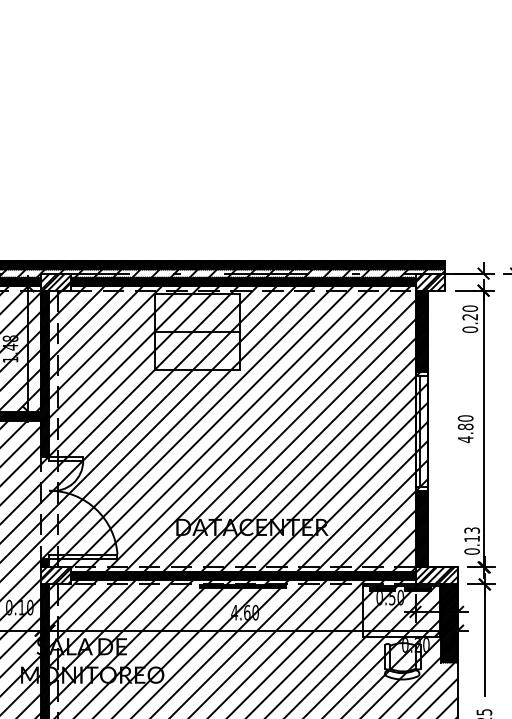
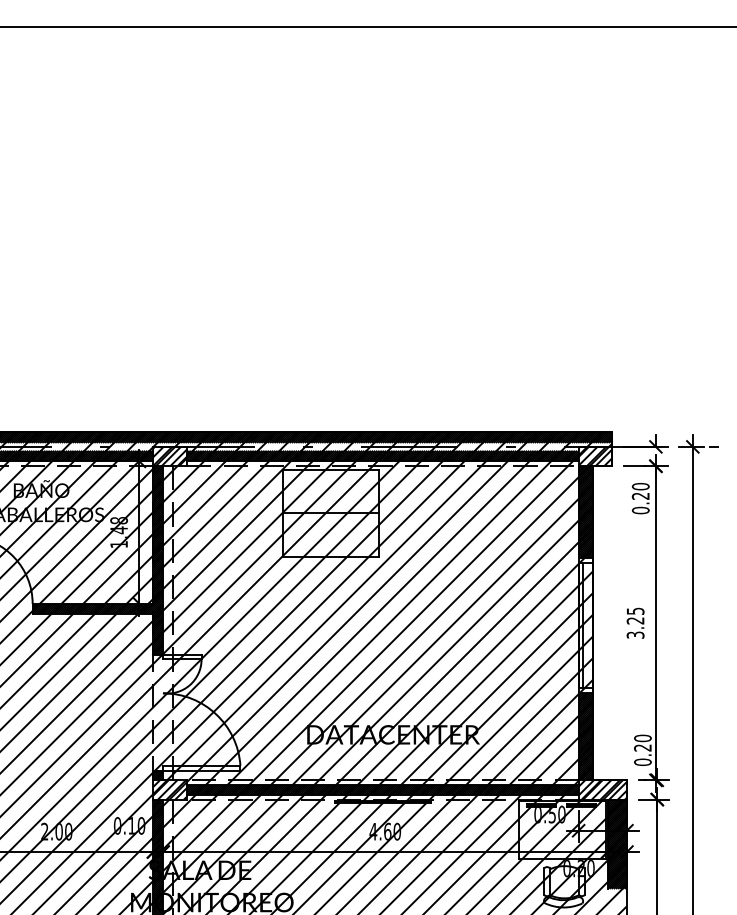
text: (465, 429) -> (635, 623), 4.80 -> 3.25
text: (471, 534) -> (642, 742), 0.13 -> 0.20

